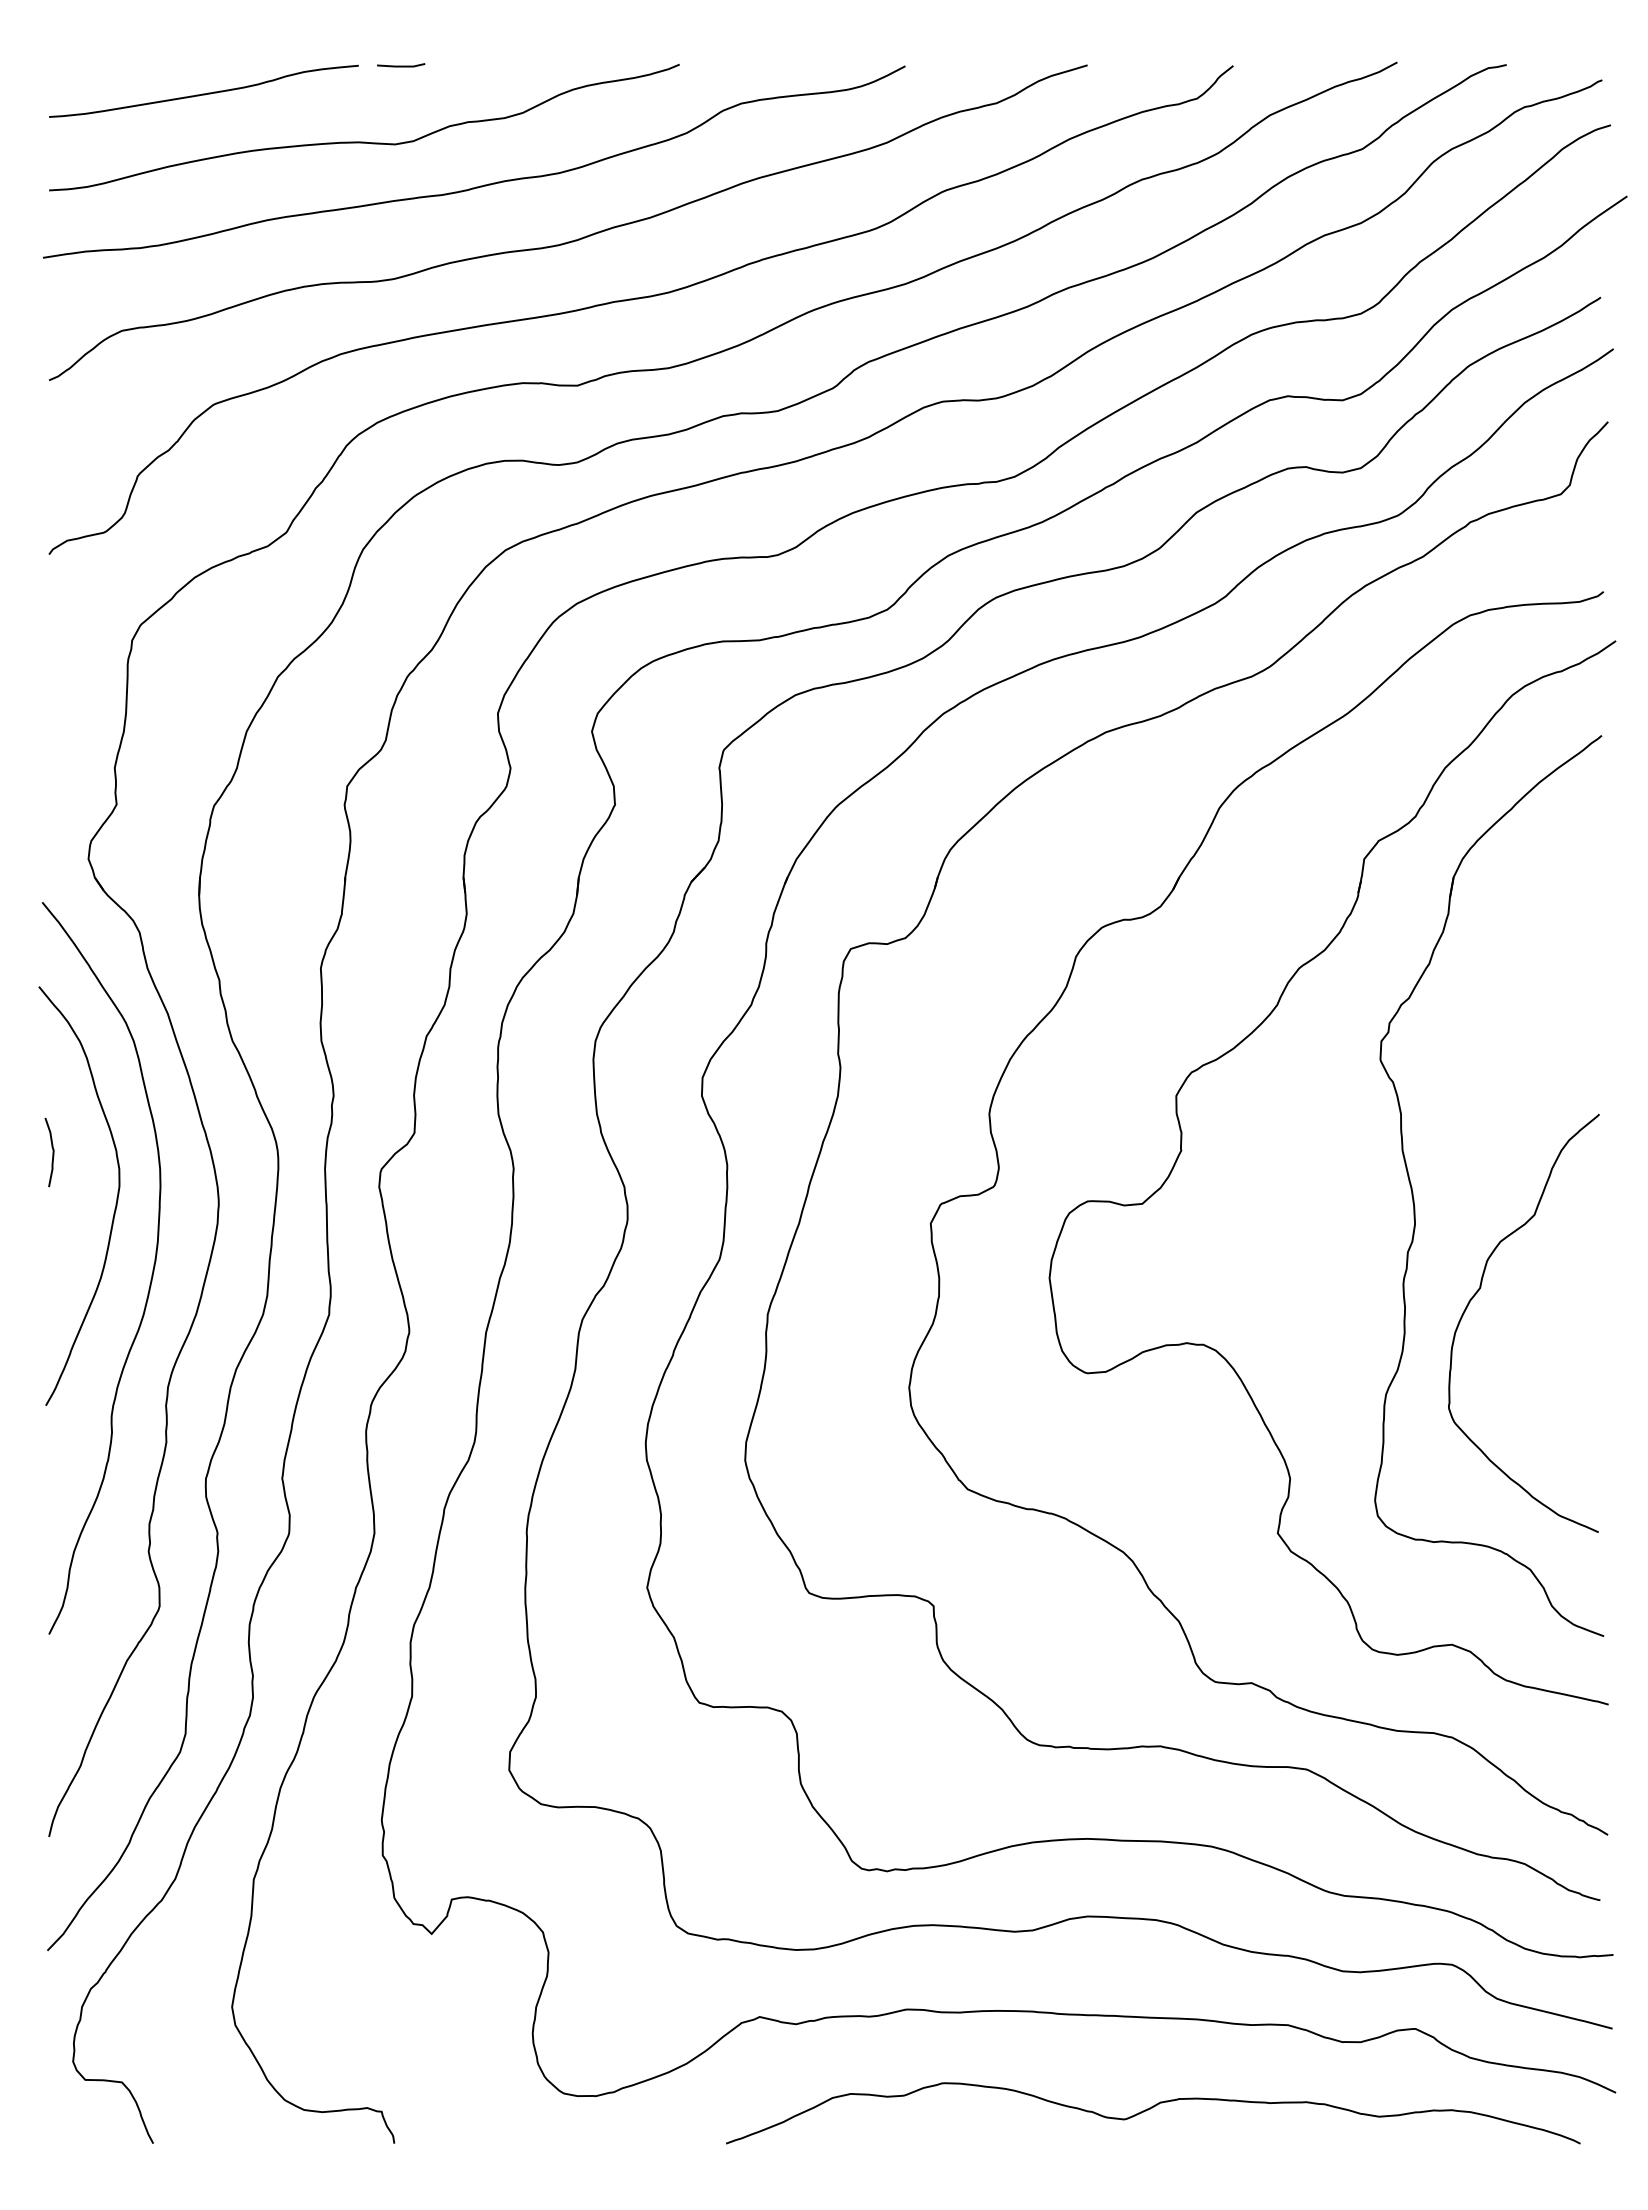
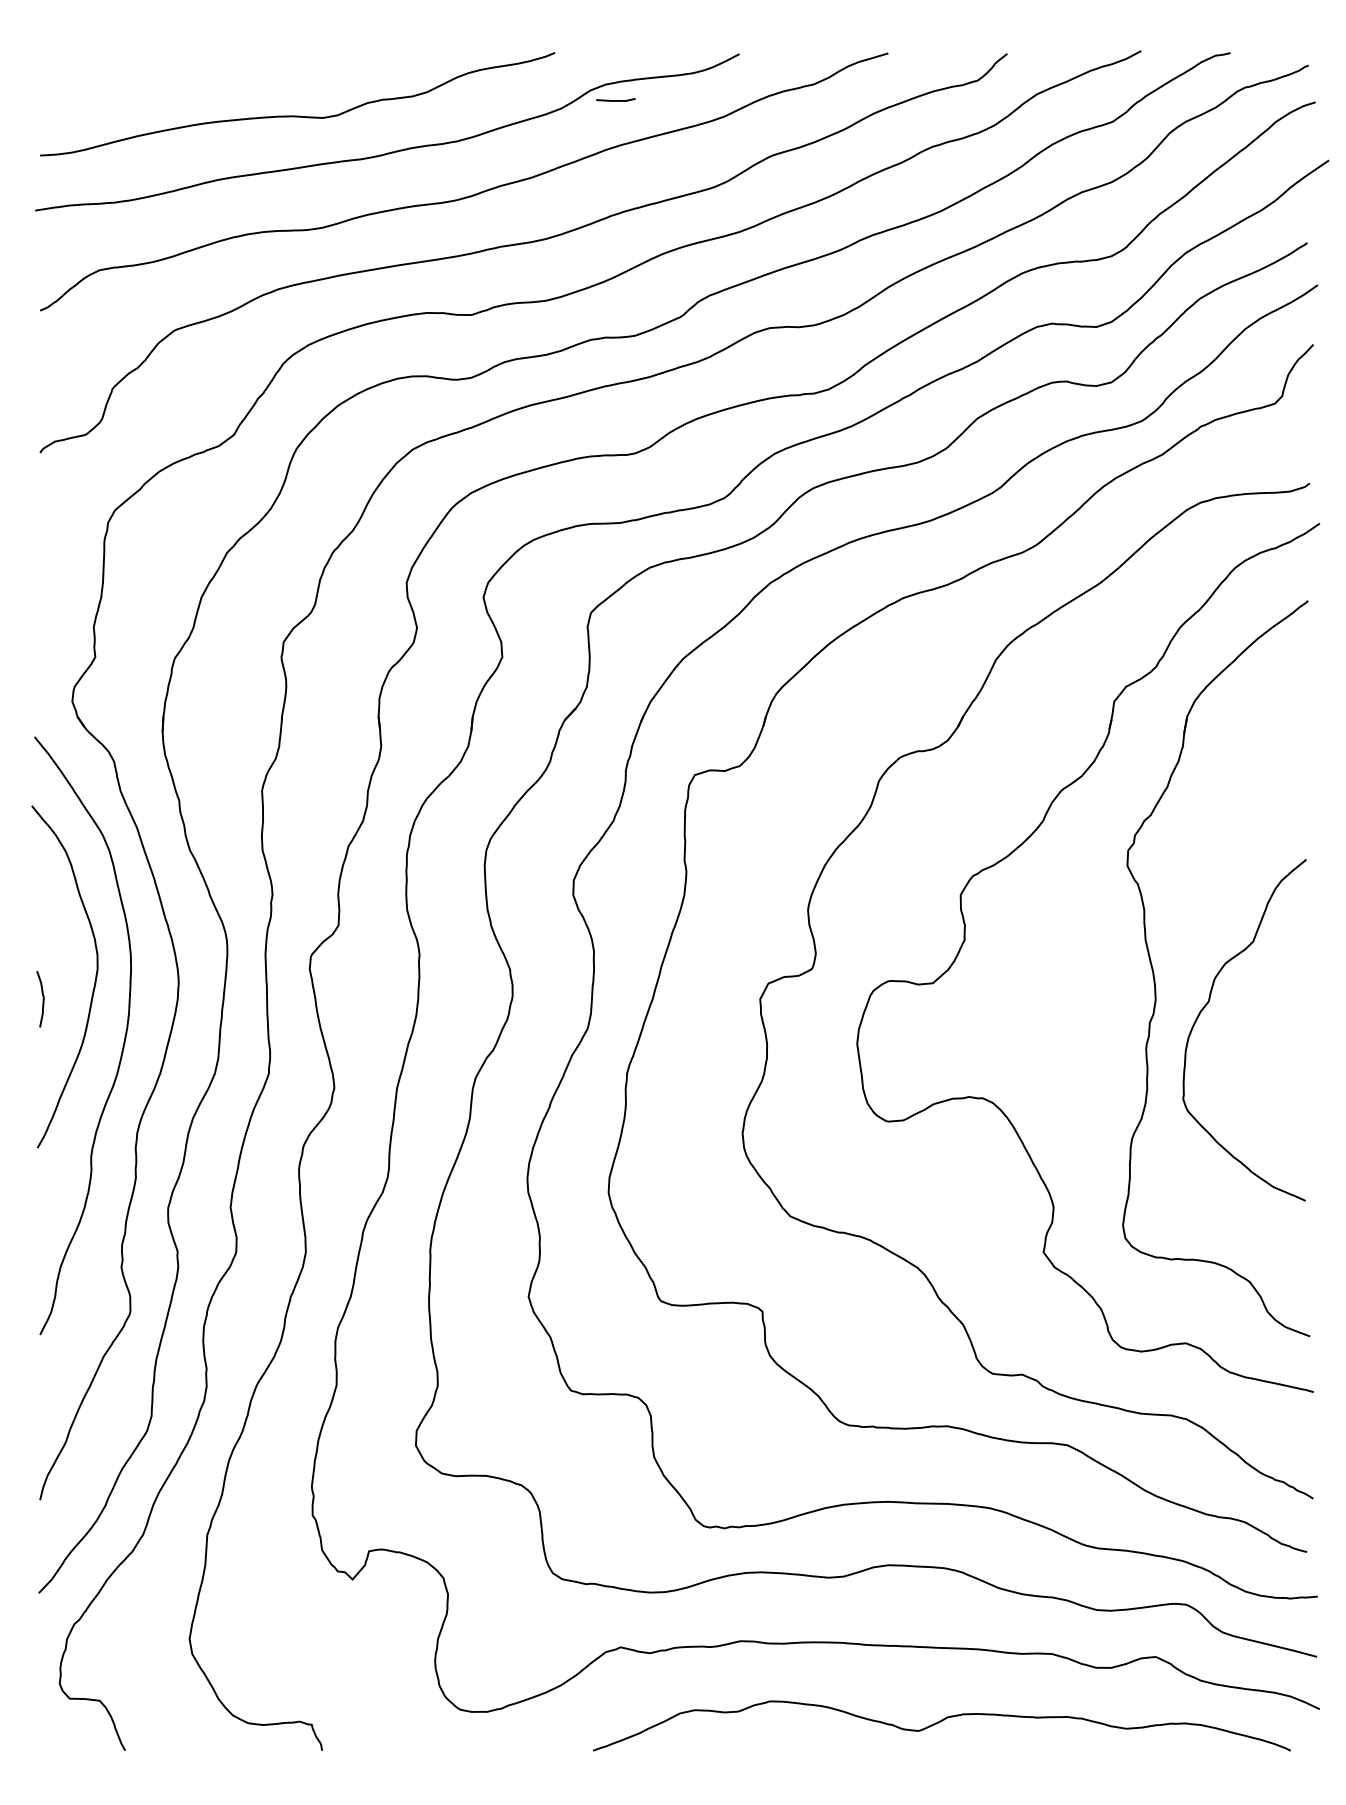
line: (401, 65) -> (616, 100), moved
curve: (203, 93) -> (166, 76), removed
curve: (52, 1152) -> (42, 999), moved
curve: (1480, 1289) -> (1209, 1002), moved

